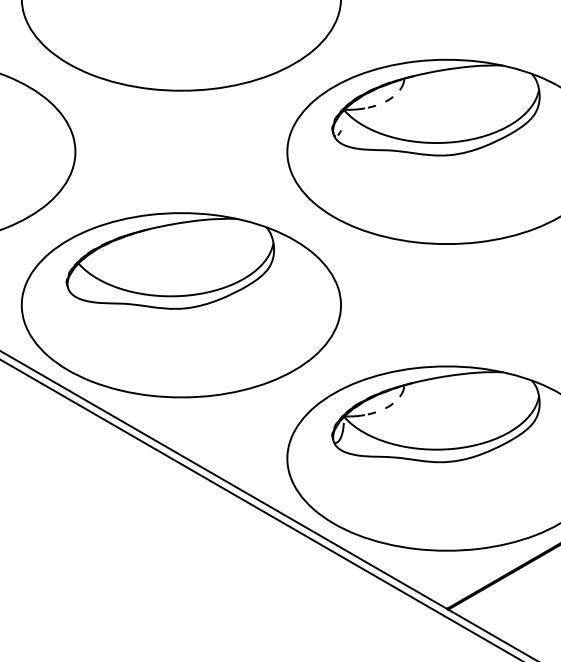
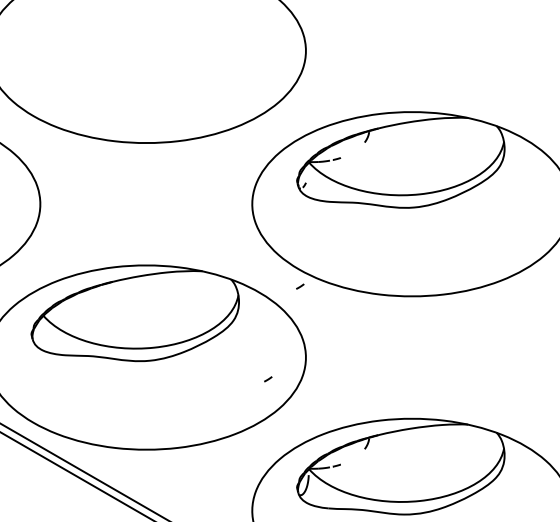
curve: (389, 99) -> (300, 286), moved
curve: (389, 405) -> (268, 378), moved

